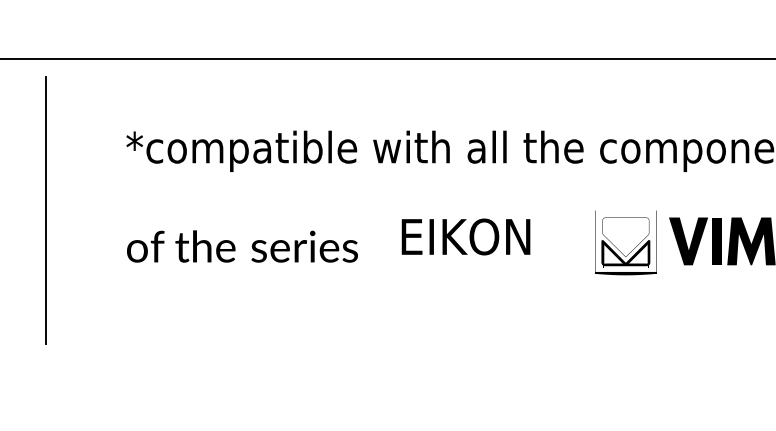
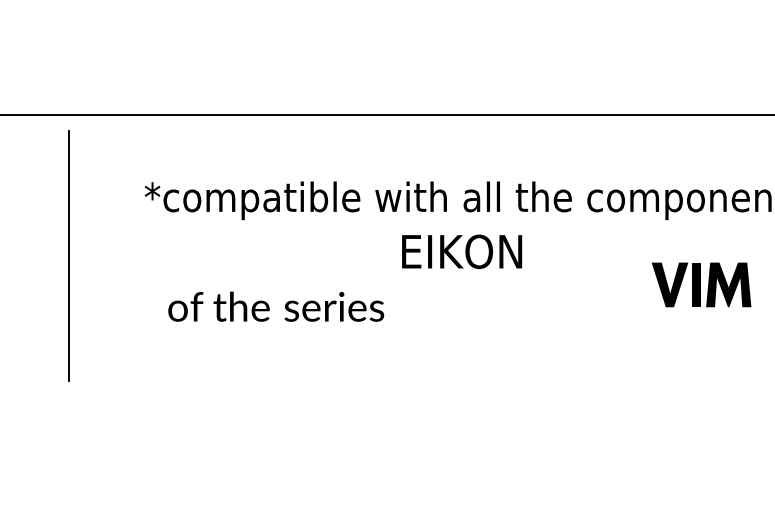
text: (466, 236) -> (462, 251), moved
part: (625, 243) -> (611, 286), removed
text: (242, 246) -> (276, 306), moved

